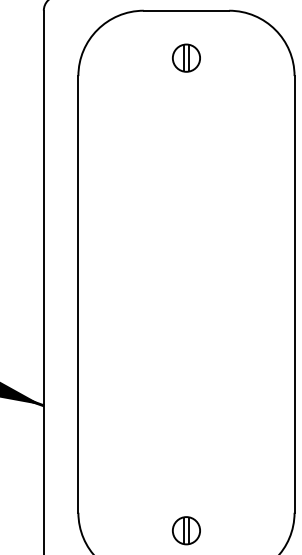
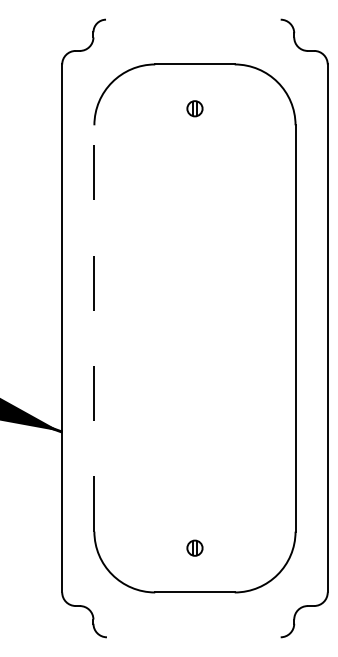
part: (185, 58) -> (194, 108), size x0.6
line: (78, 293) -> (94, 327), solid -> dashed
part: (185, 529) -> (194, 547), size x0.6

